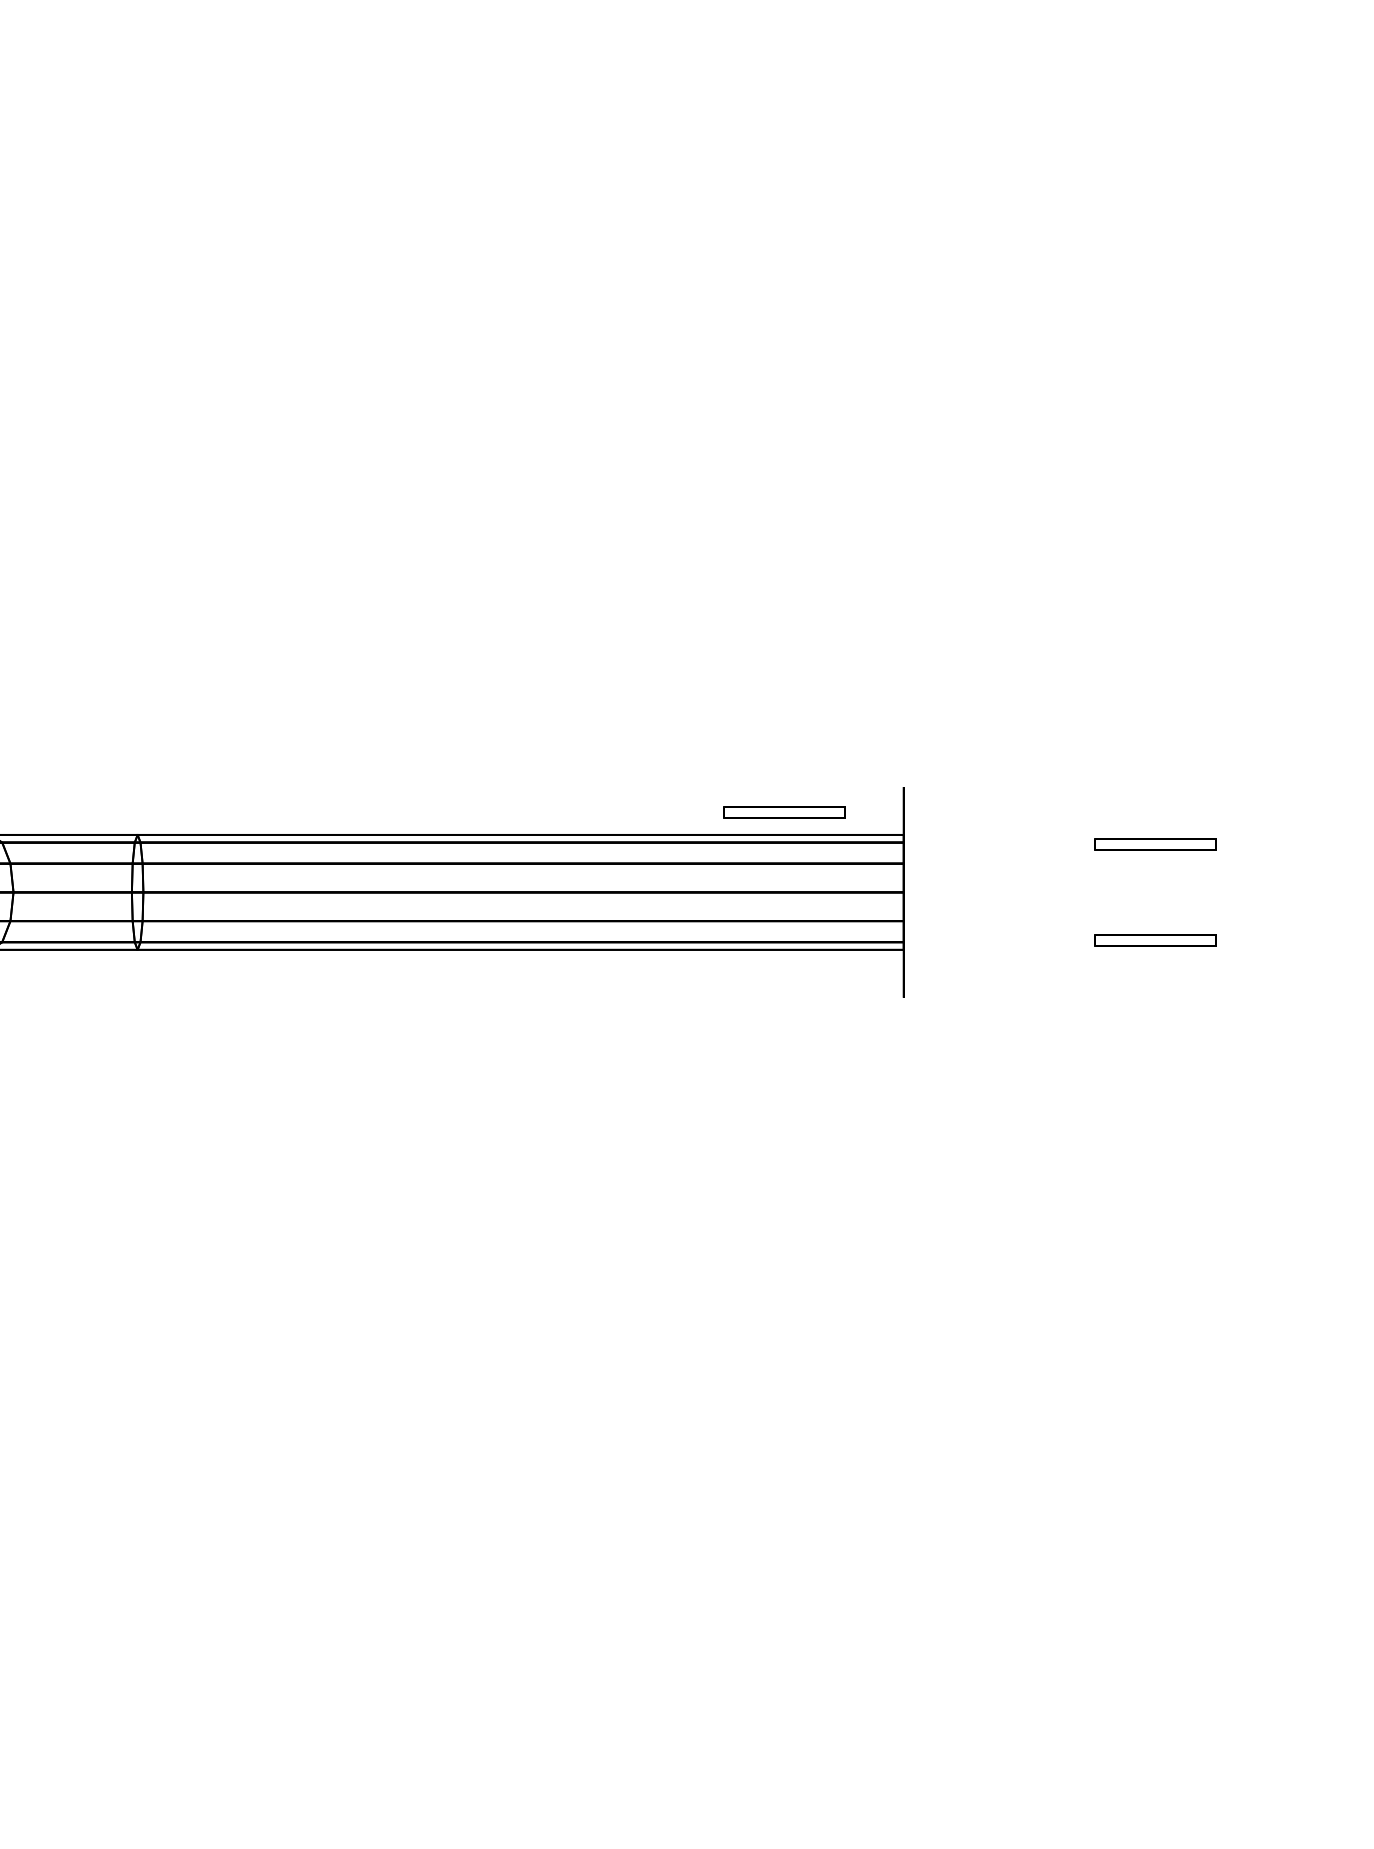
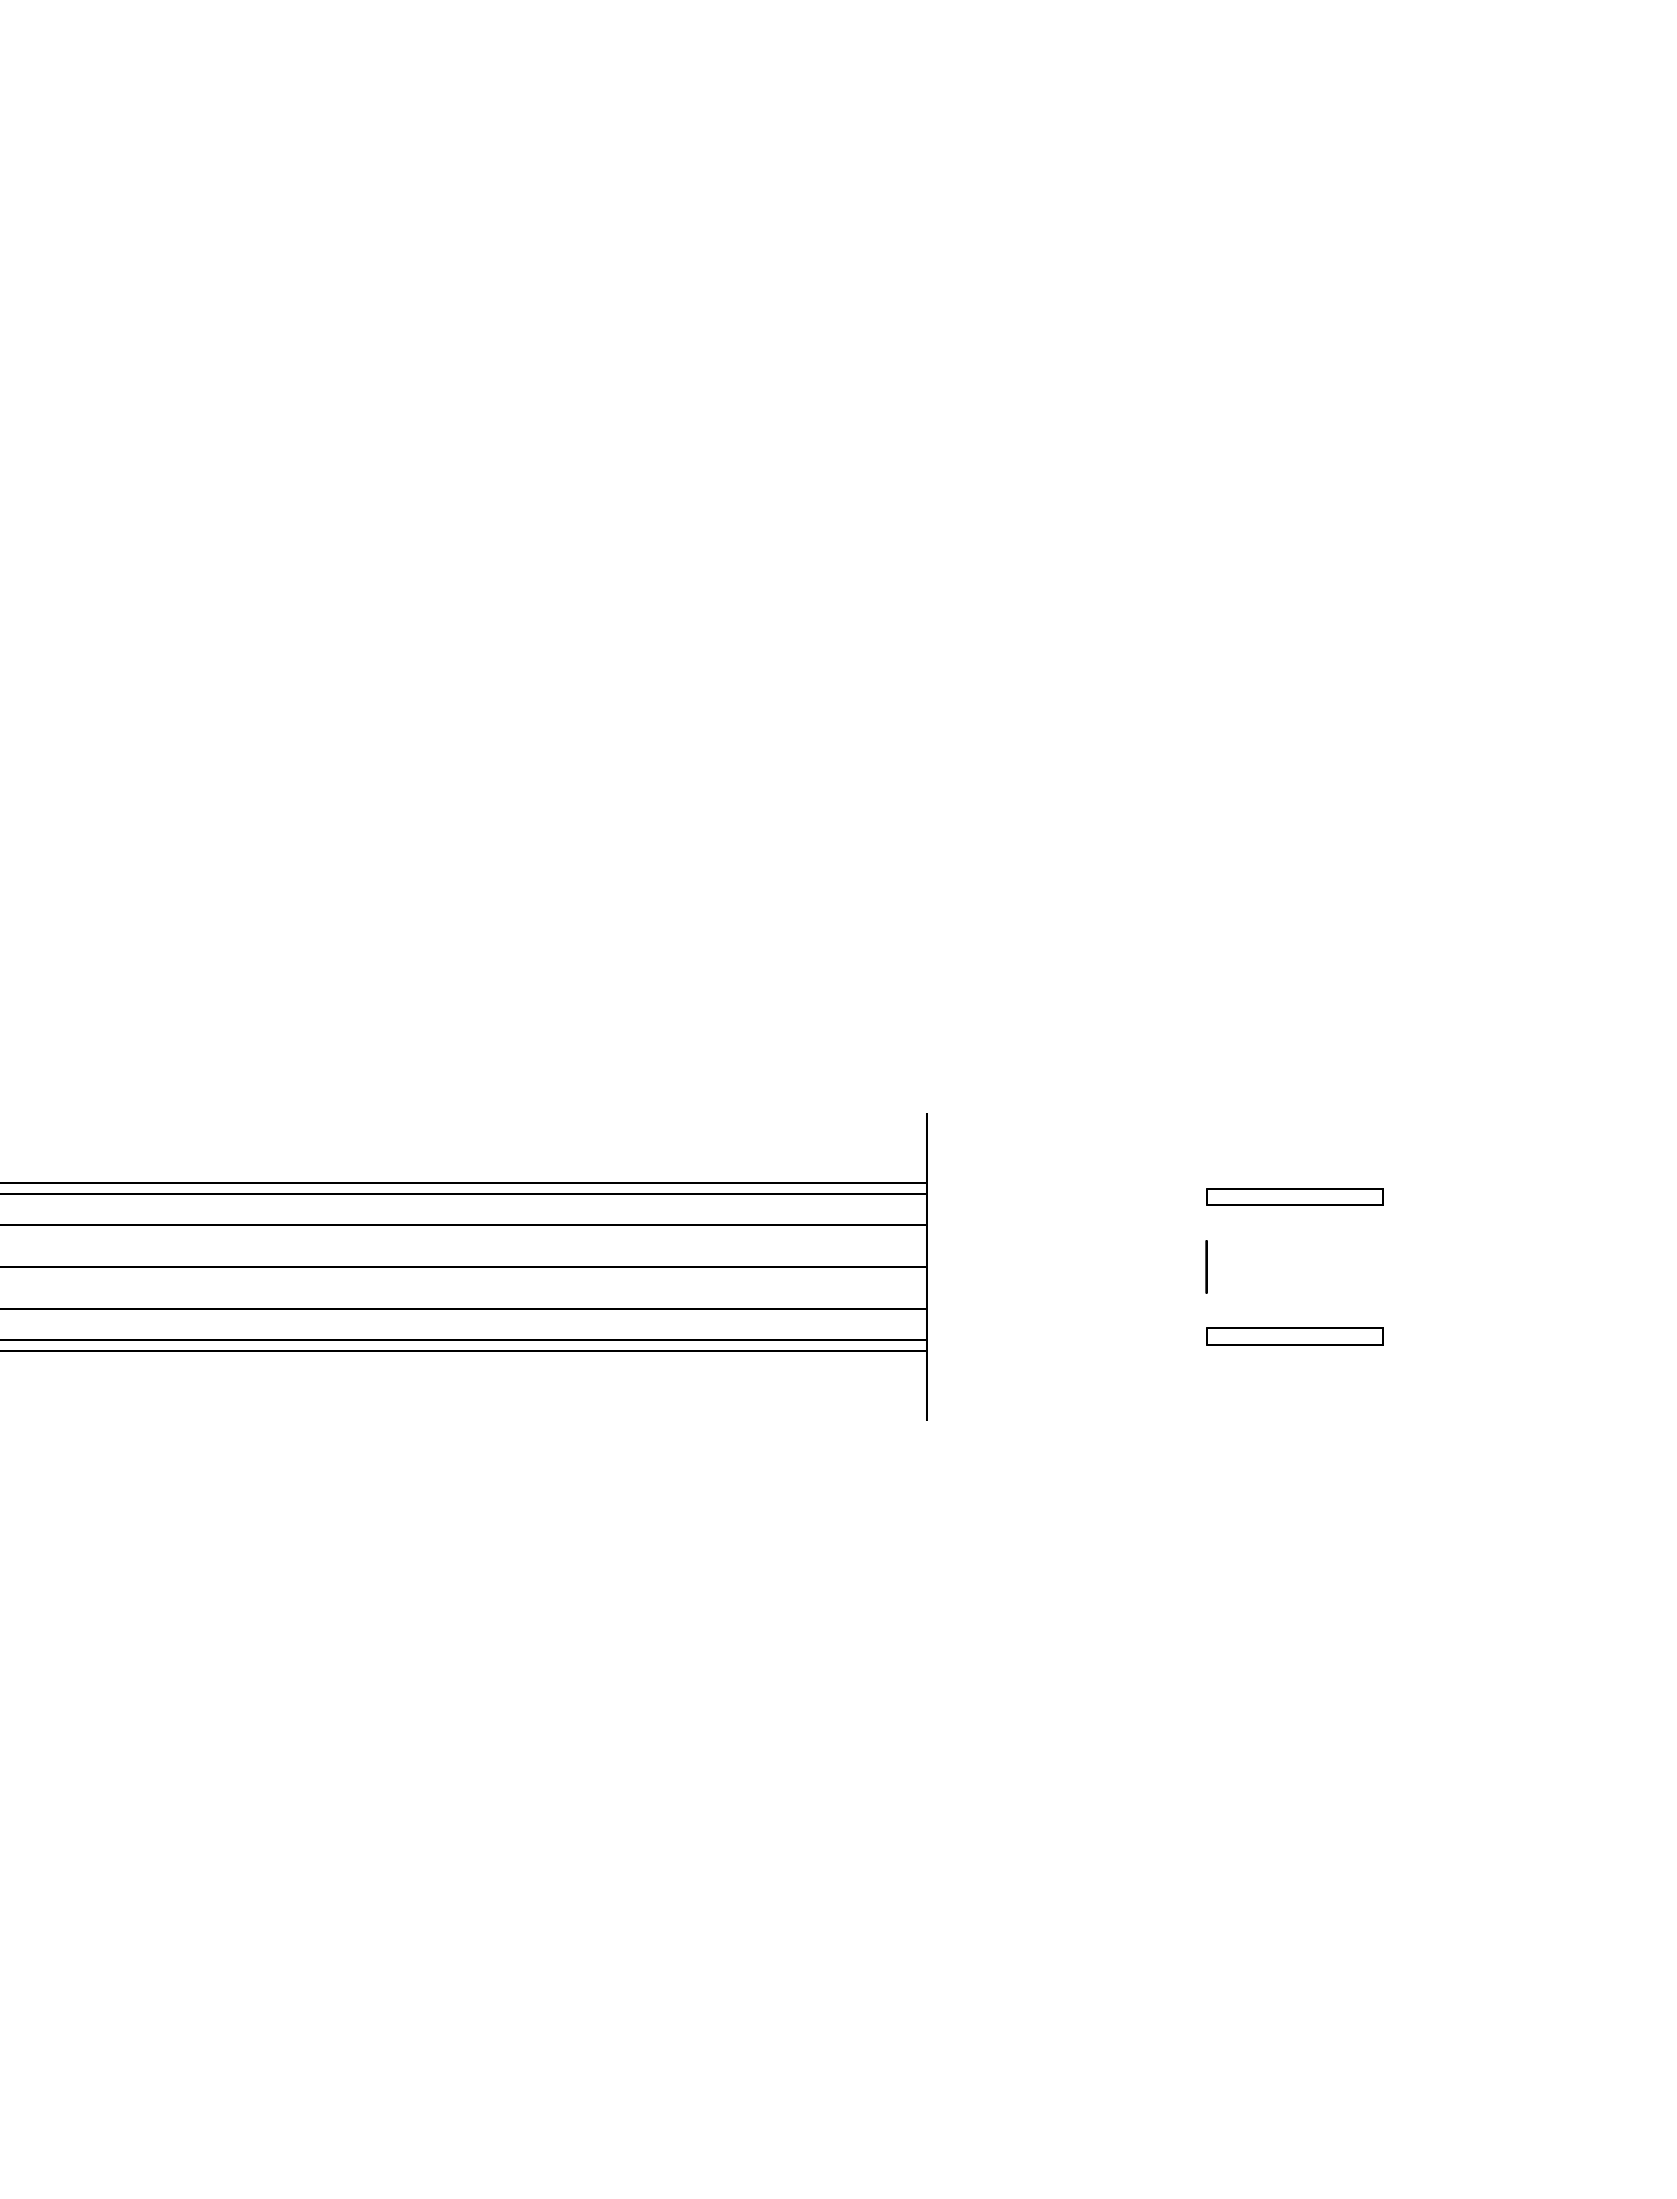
part: (784, 812) -> (752, 1150), removed
circle: (1095, 892) -> (1206, 1267), added

